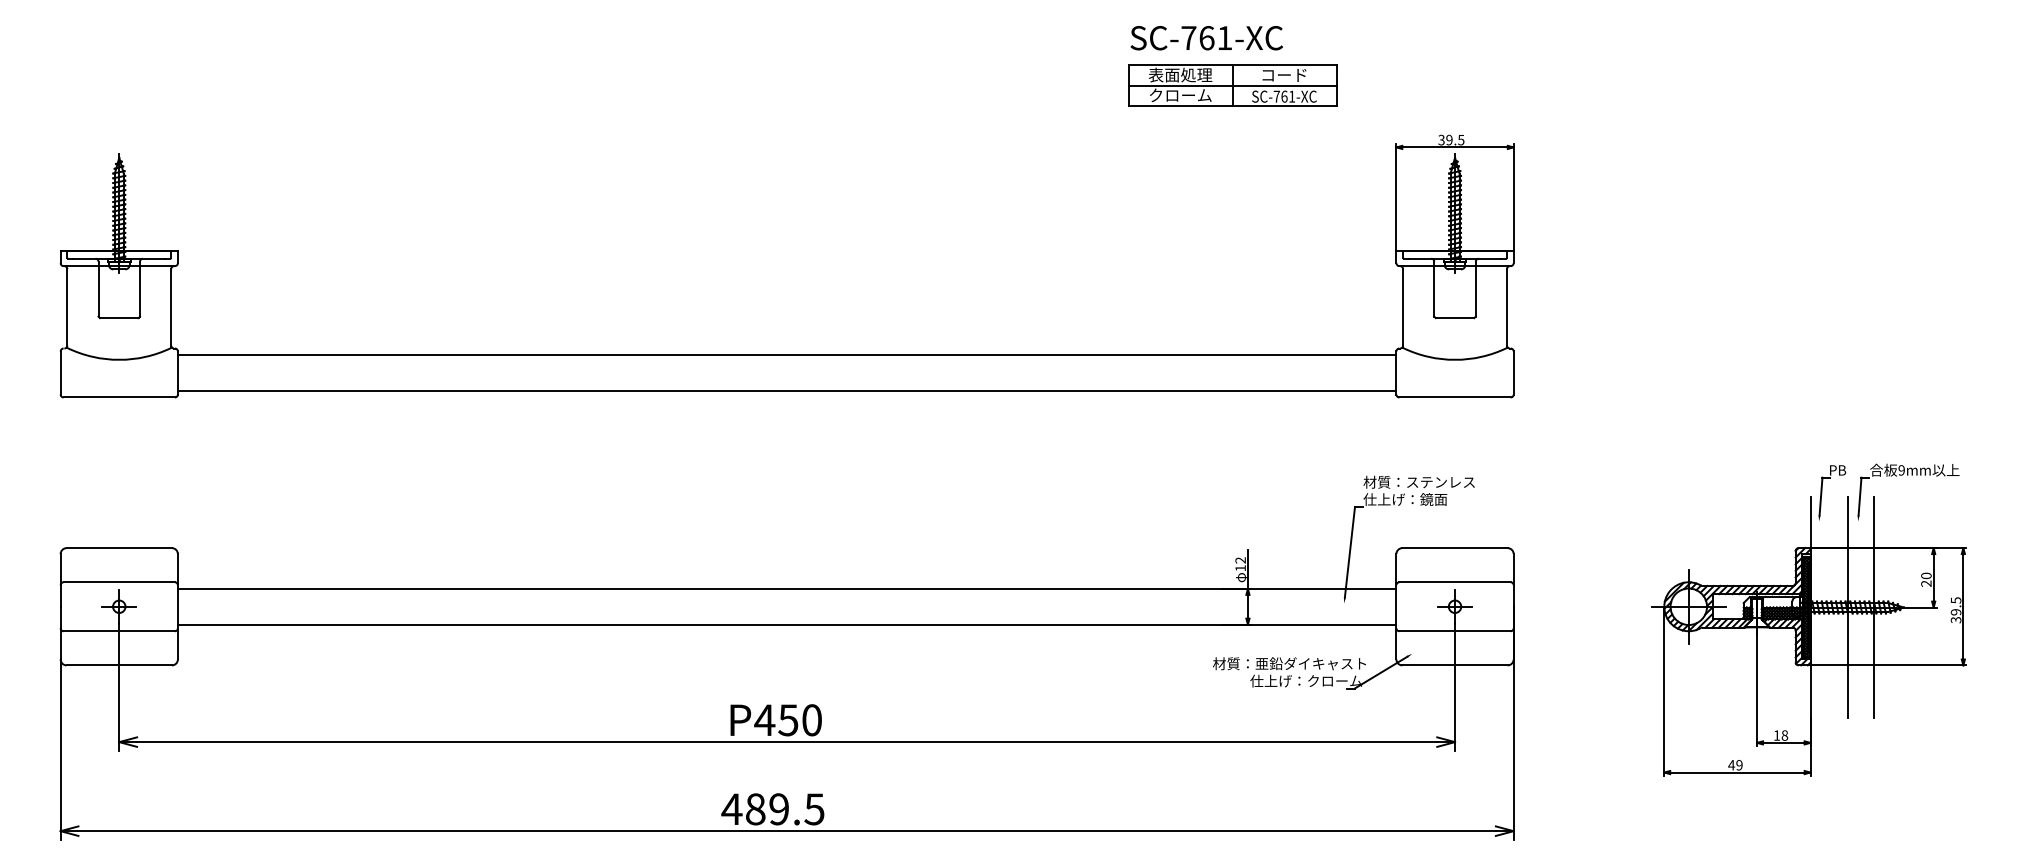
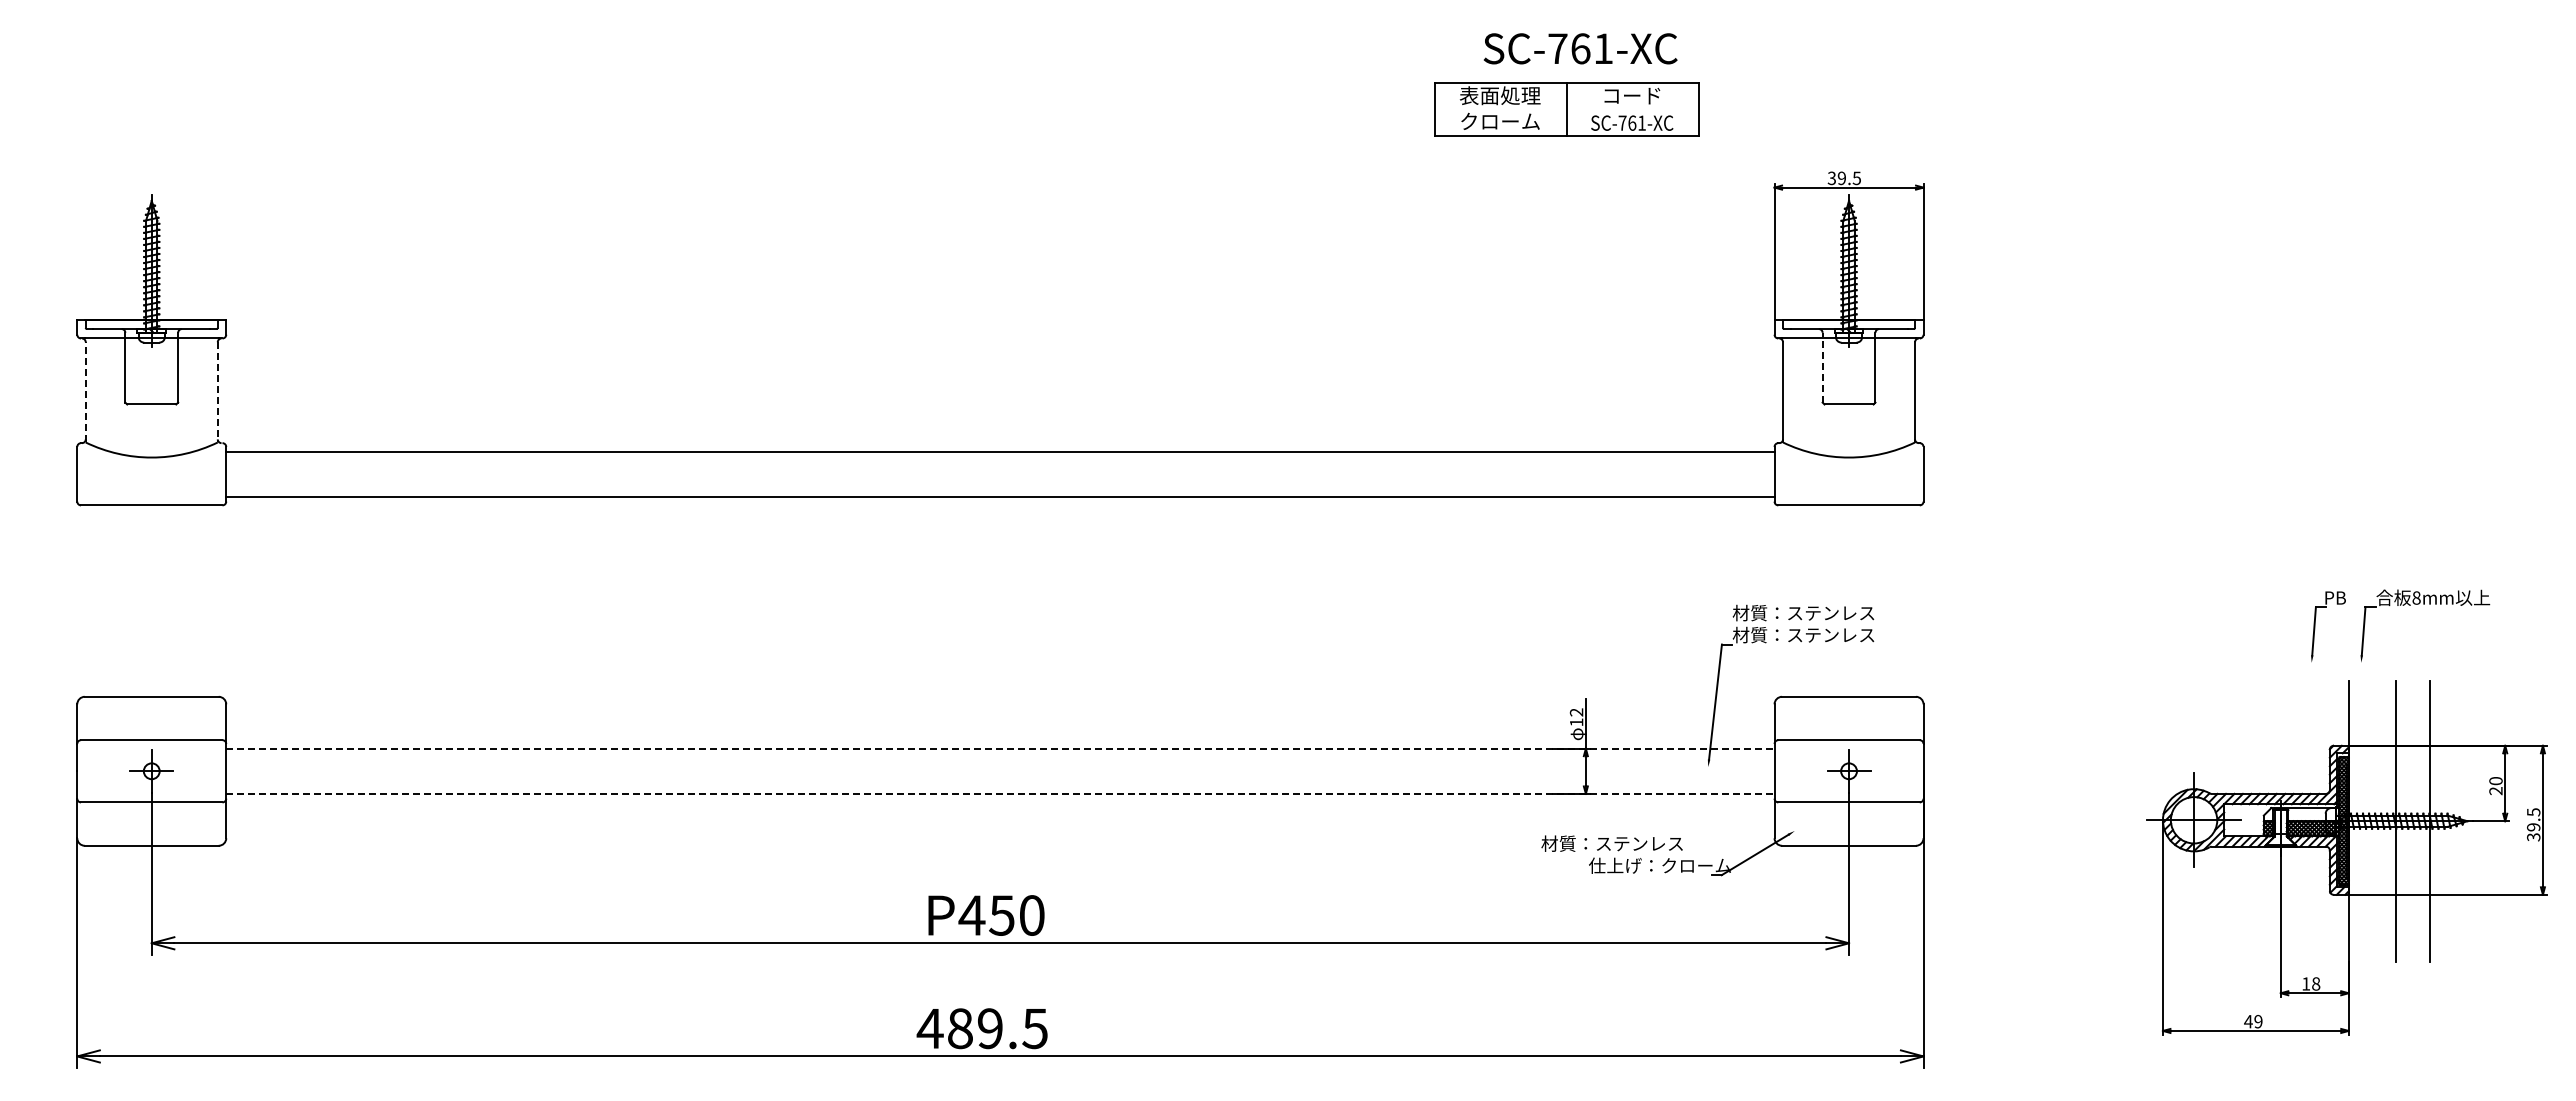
text: (1206, 37) -> (1580, 48), moved
line: (1232, 85) -> (1566, 109), removed
line: (1434, 288) -> (1822, 367), solid -> dashed
line: (67, 307) -> (85, 391), solid -> dashed
line: (171, 308) -> (217, 392), solid -> dashed
text: (1901, 469) -> (2416, 597), 9mm -> 8mm
text: (1419, 499) -> (1803, 634), 仕上げ：鏡面 -> 材質：ステンレス
line: (787, 588) -> (1000, 748), solid -> dashed
line: (787, 624) -> (1000, 793), solid -> dashed
part: (1808, 636) -> (2346, 857), moved
text: (1310, 663) -> (1665, 843), 材質：亜鉛ダイキャスト -> 材質：ステンレス

